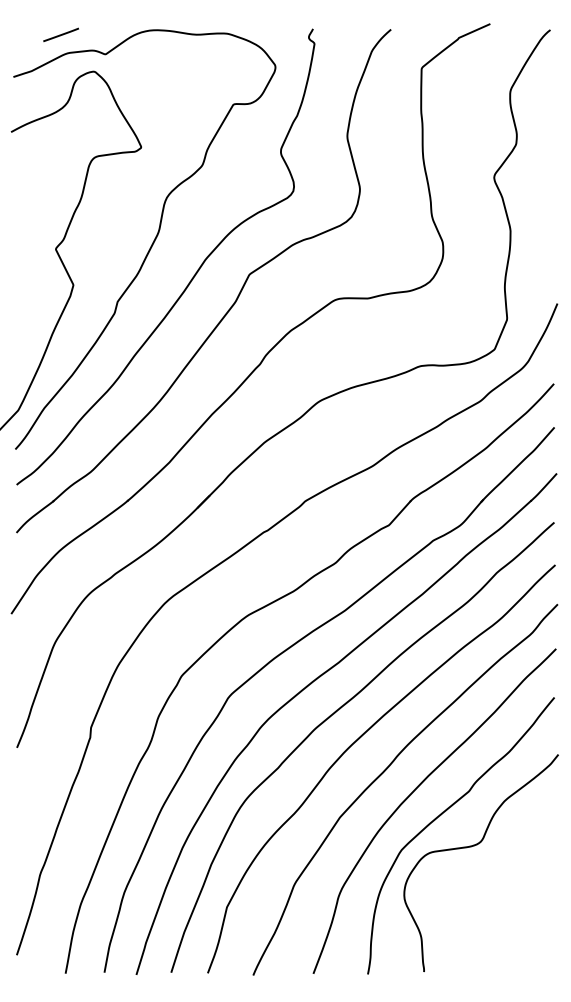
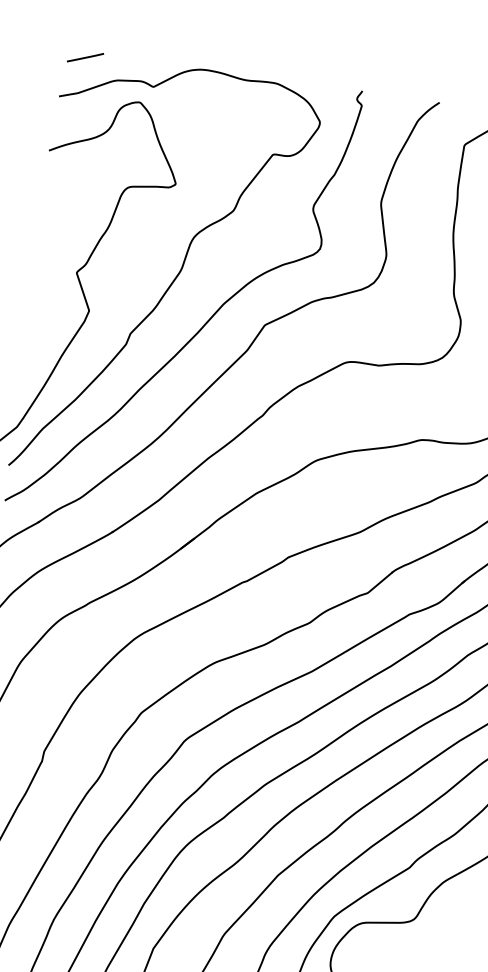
line: (60, 34) -> (84, 57), moved

